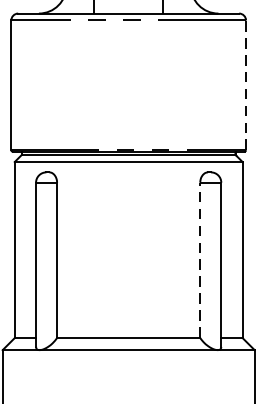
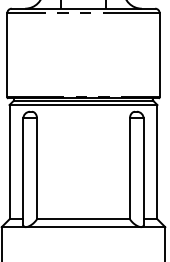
line: (245, 84) -> (159, 54), dashed -> solid
line: (199, 259) -> (129, 168), dashed -> solid

